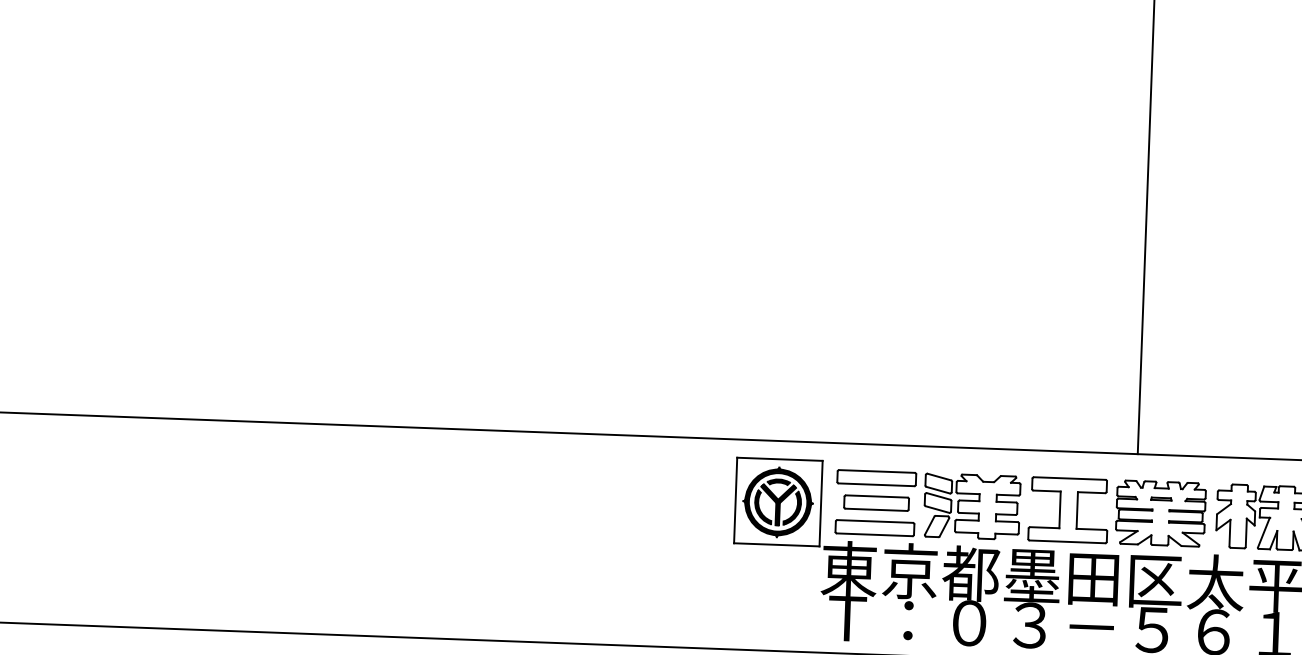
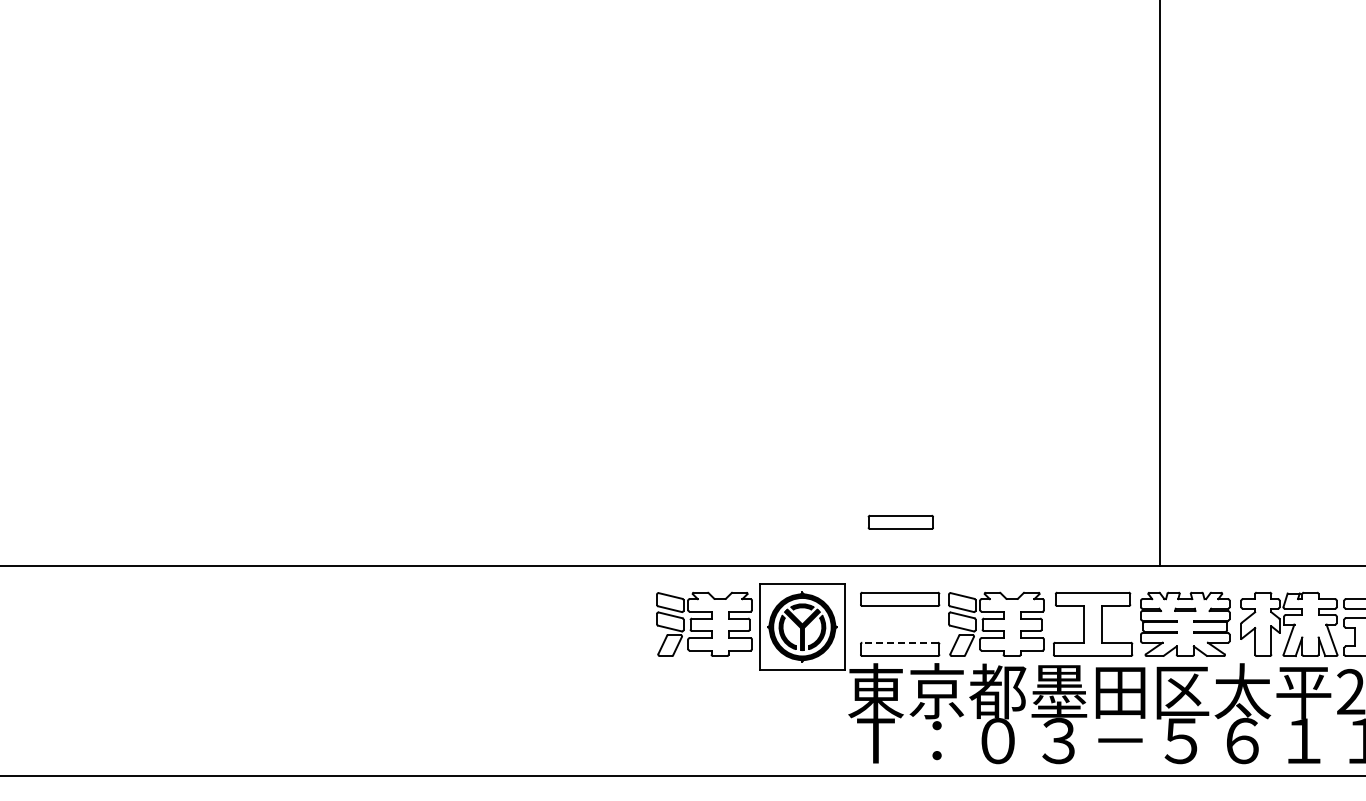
part: (680, 495) -> (704, 623), added
part: (876, 502) -> (900, 521), moved
line: (875, 521) -> (900, 642), solid -> dashed

